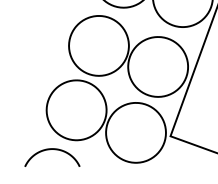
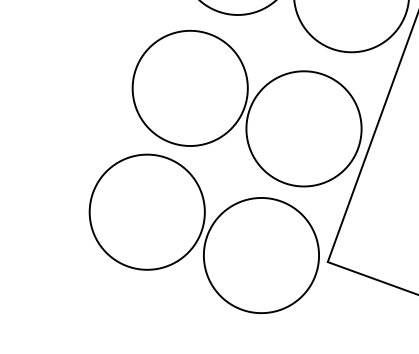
curve: (49, 150) -> (95, 289), removed

